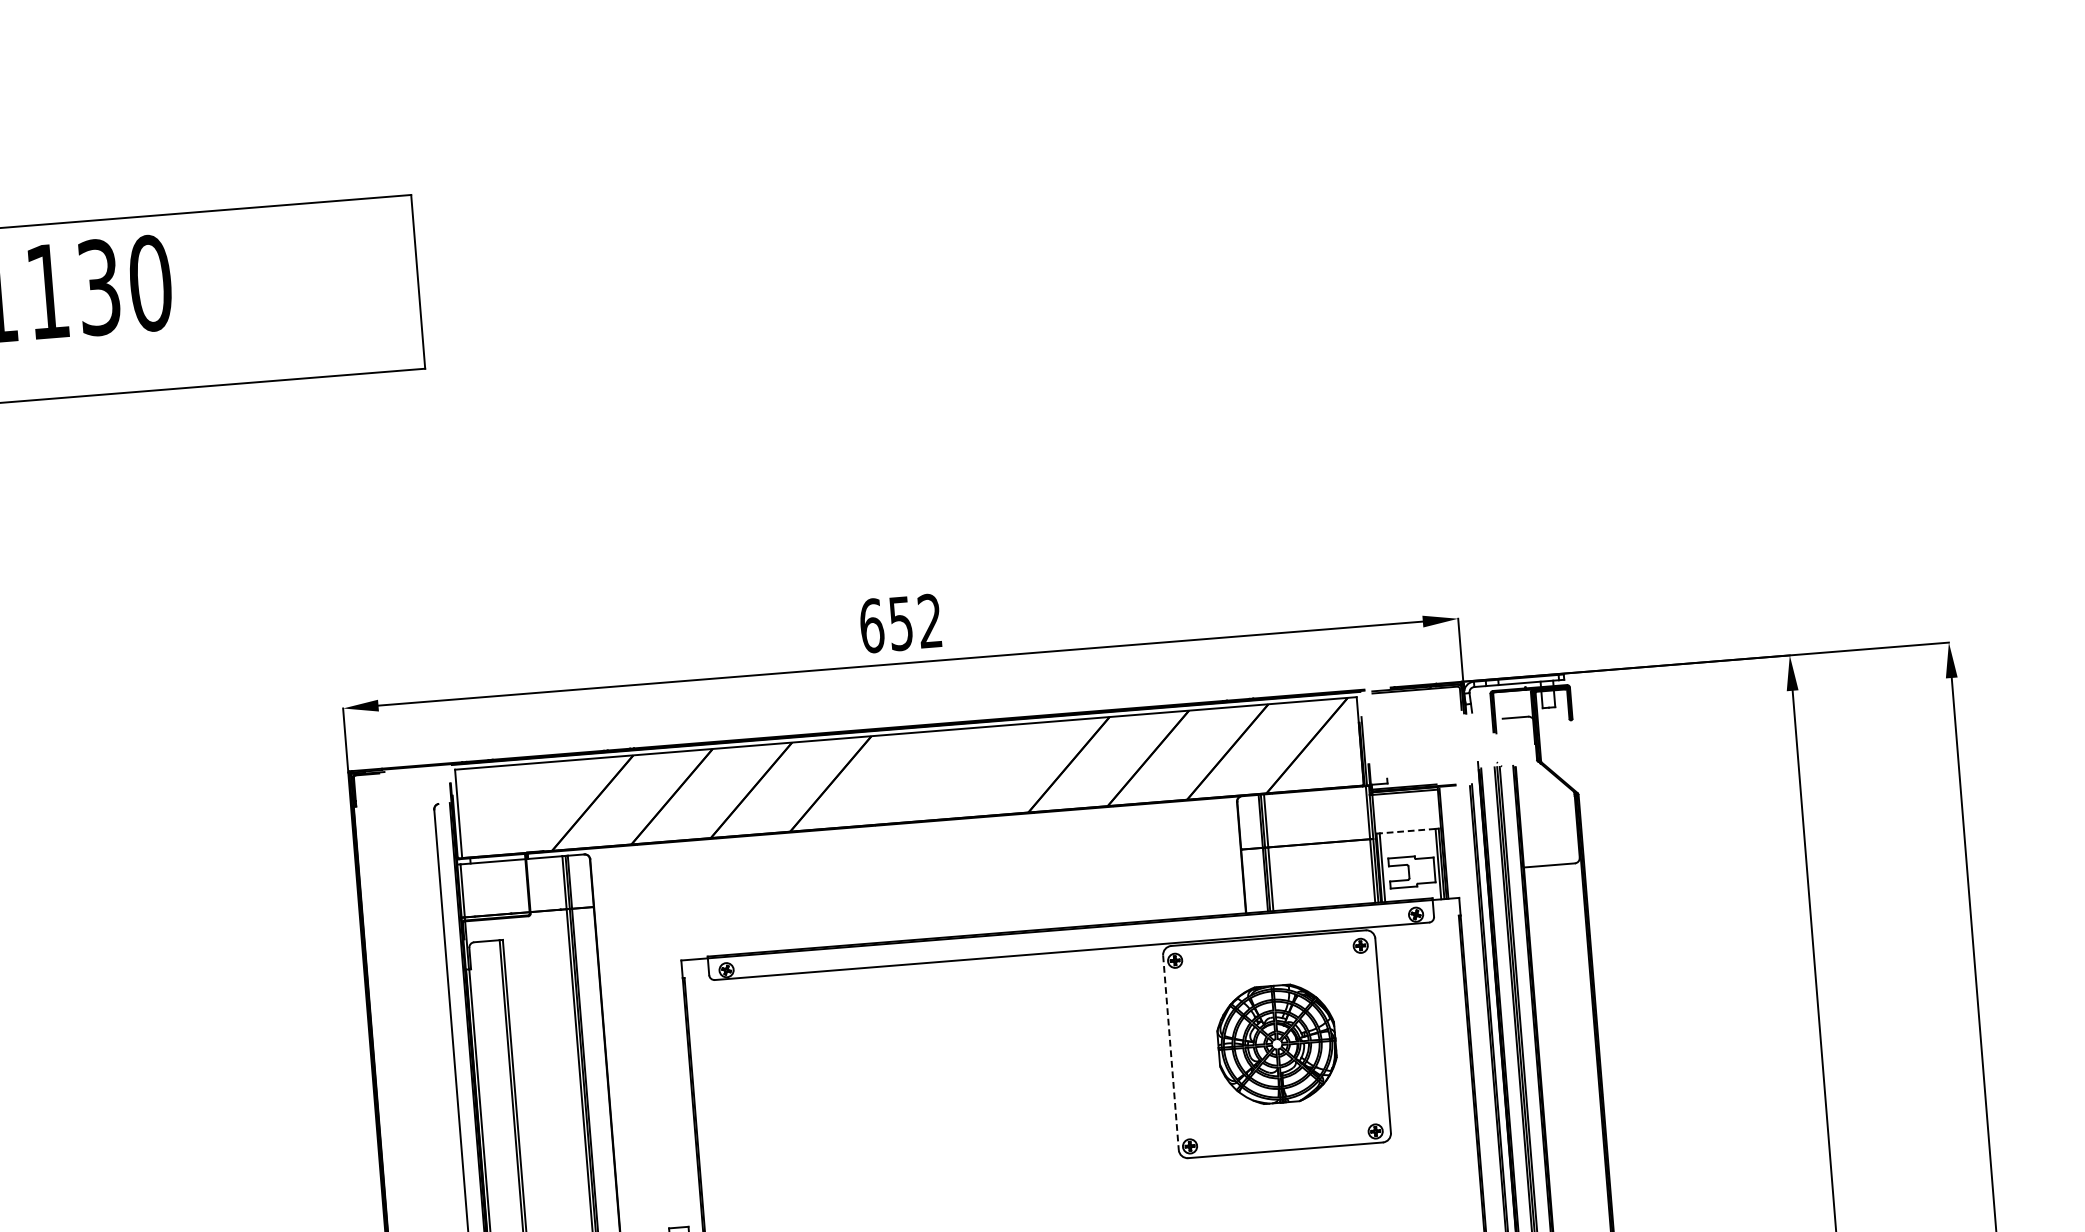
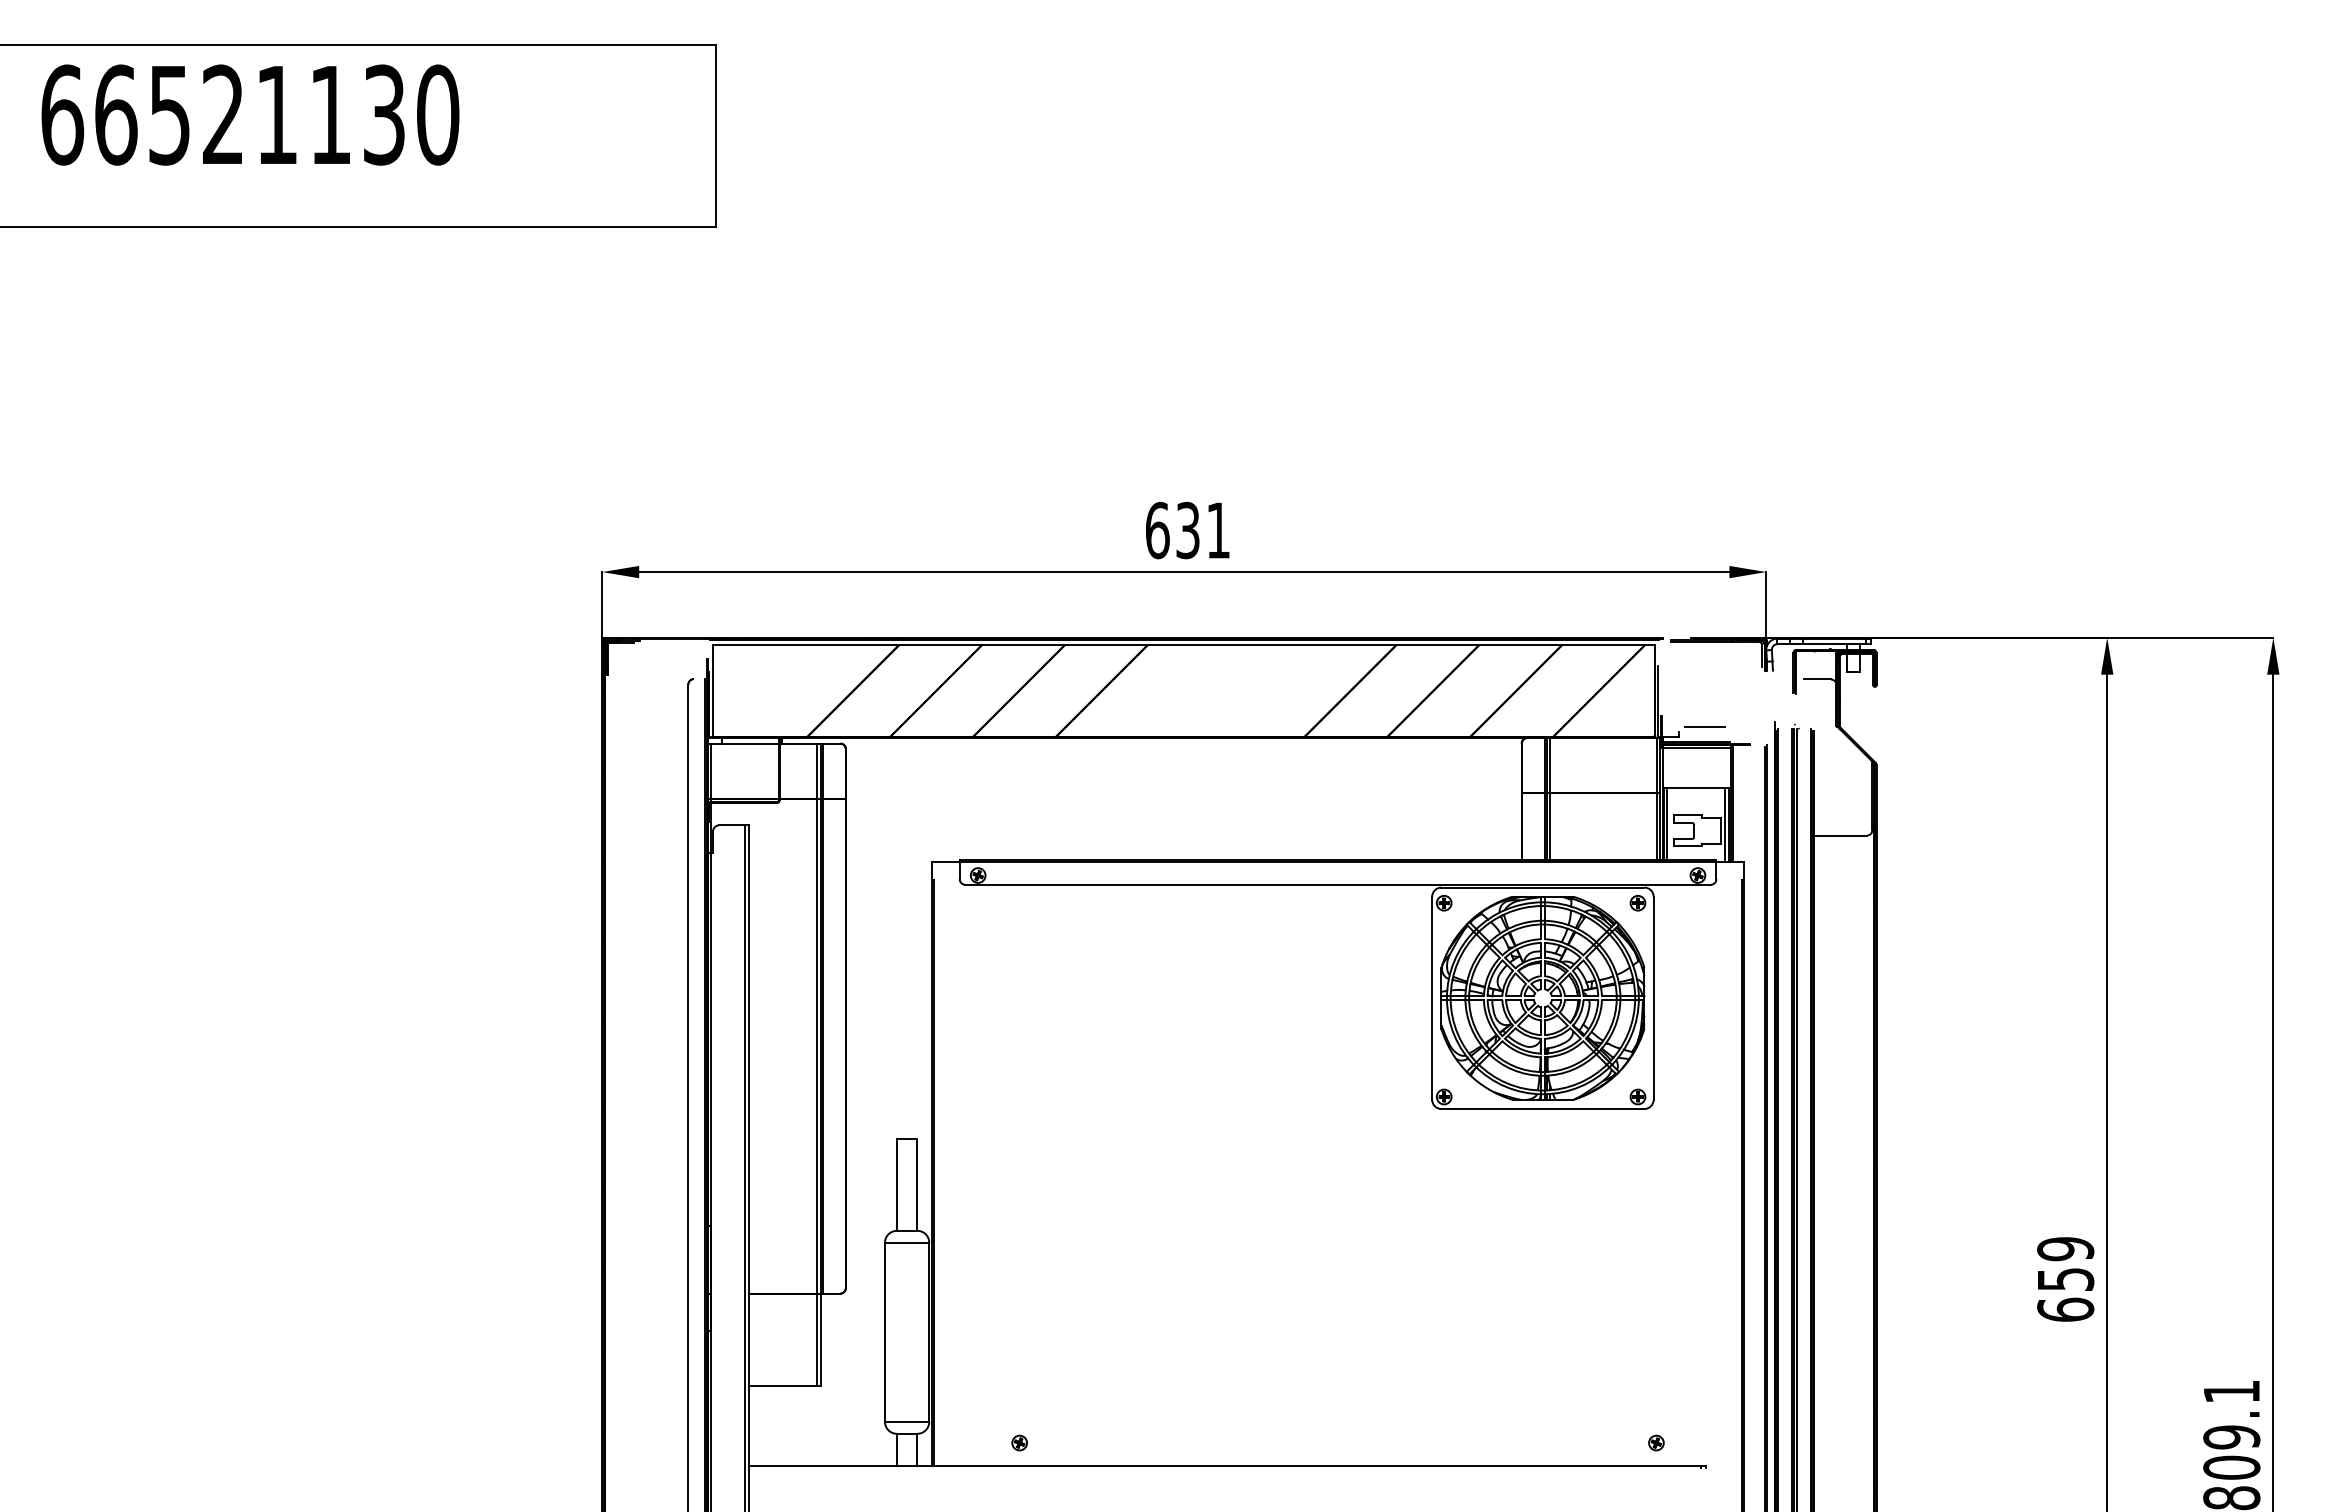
text: (915, 621) -> (1203, 529), 652 -> 631
line: (1410, 771) -> (1704, 726), added
line: (1407, 831) -> (1695, 788), dashed -> solid
part: (1276, 1044) -> (1542, 998), size x1.67
line: (1171, 1052) -> (1432, 998), dashed -> solid

